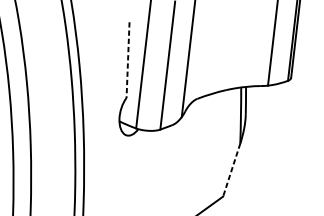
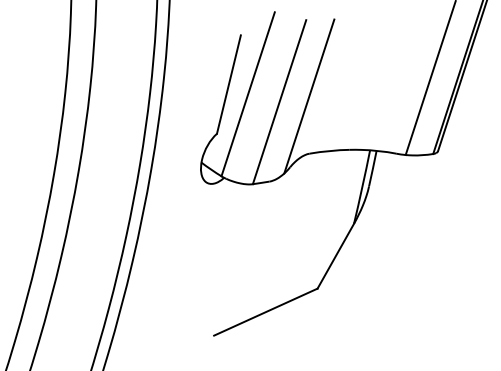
line: (127, 60) -> (228, 84), dashed -> solid
line: (231, 170) -> (335, 256), dashed -> solid

